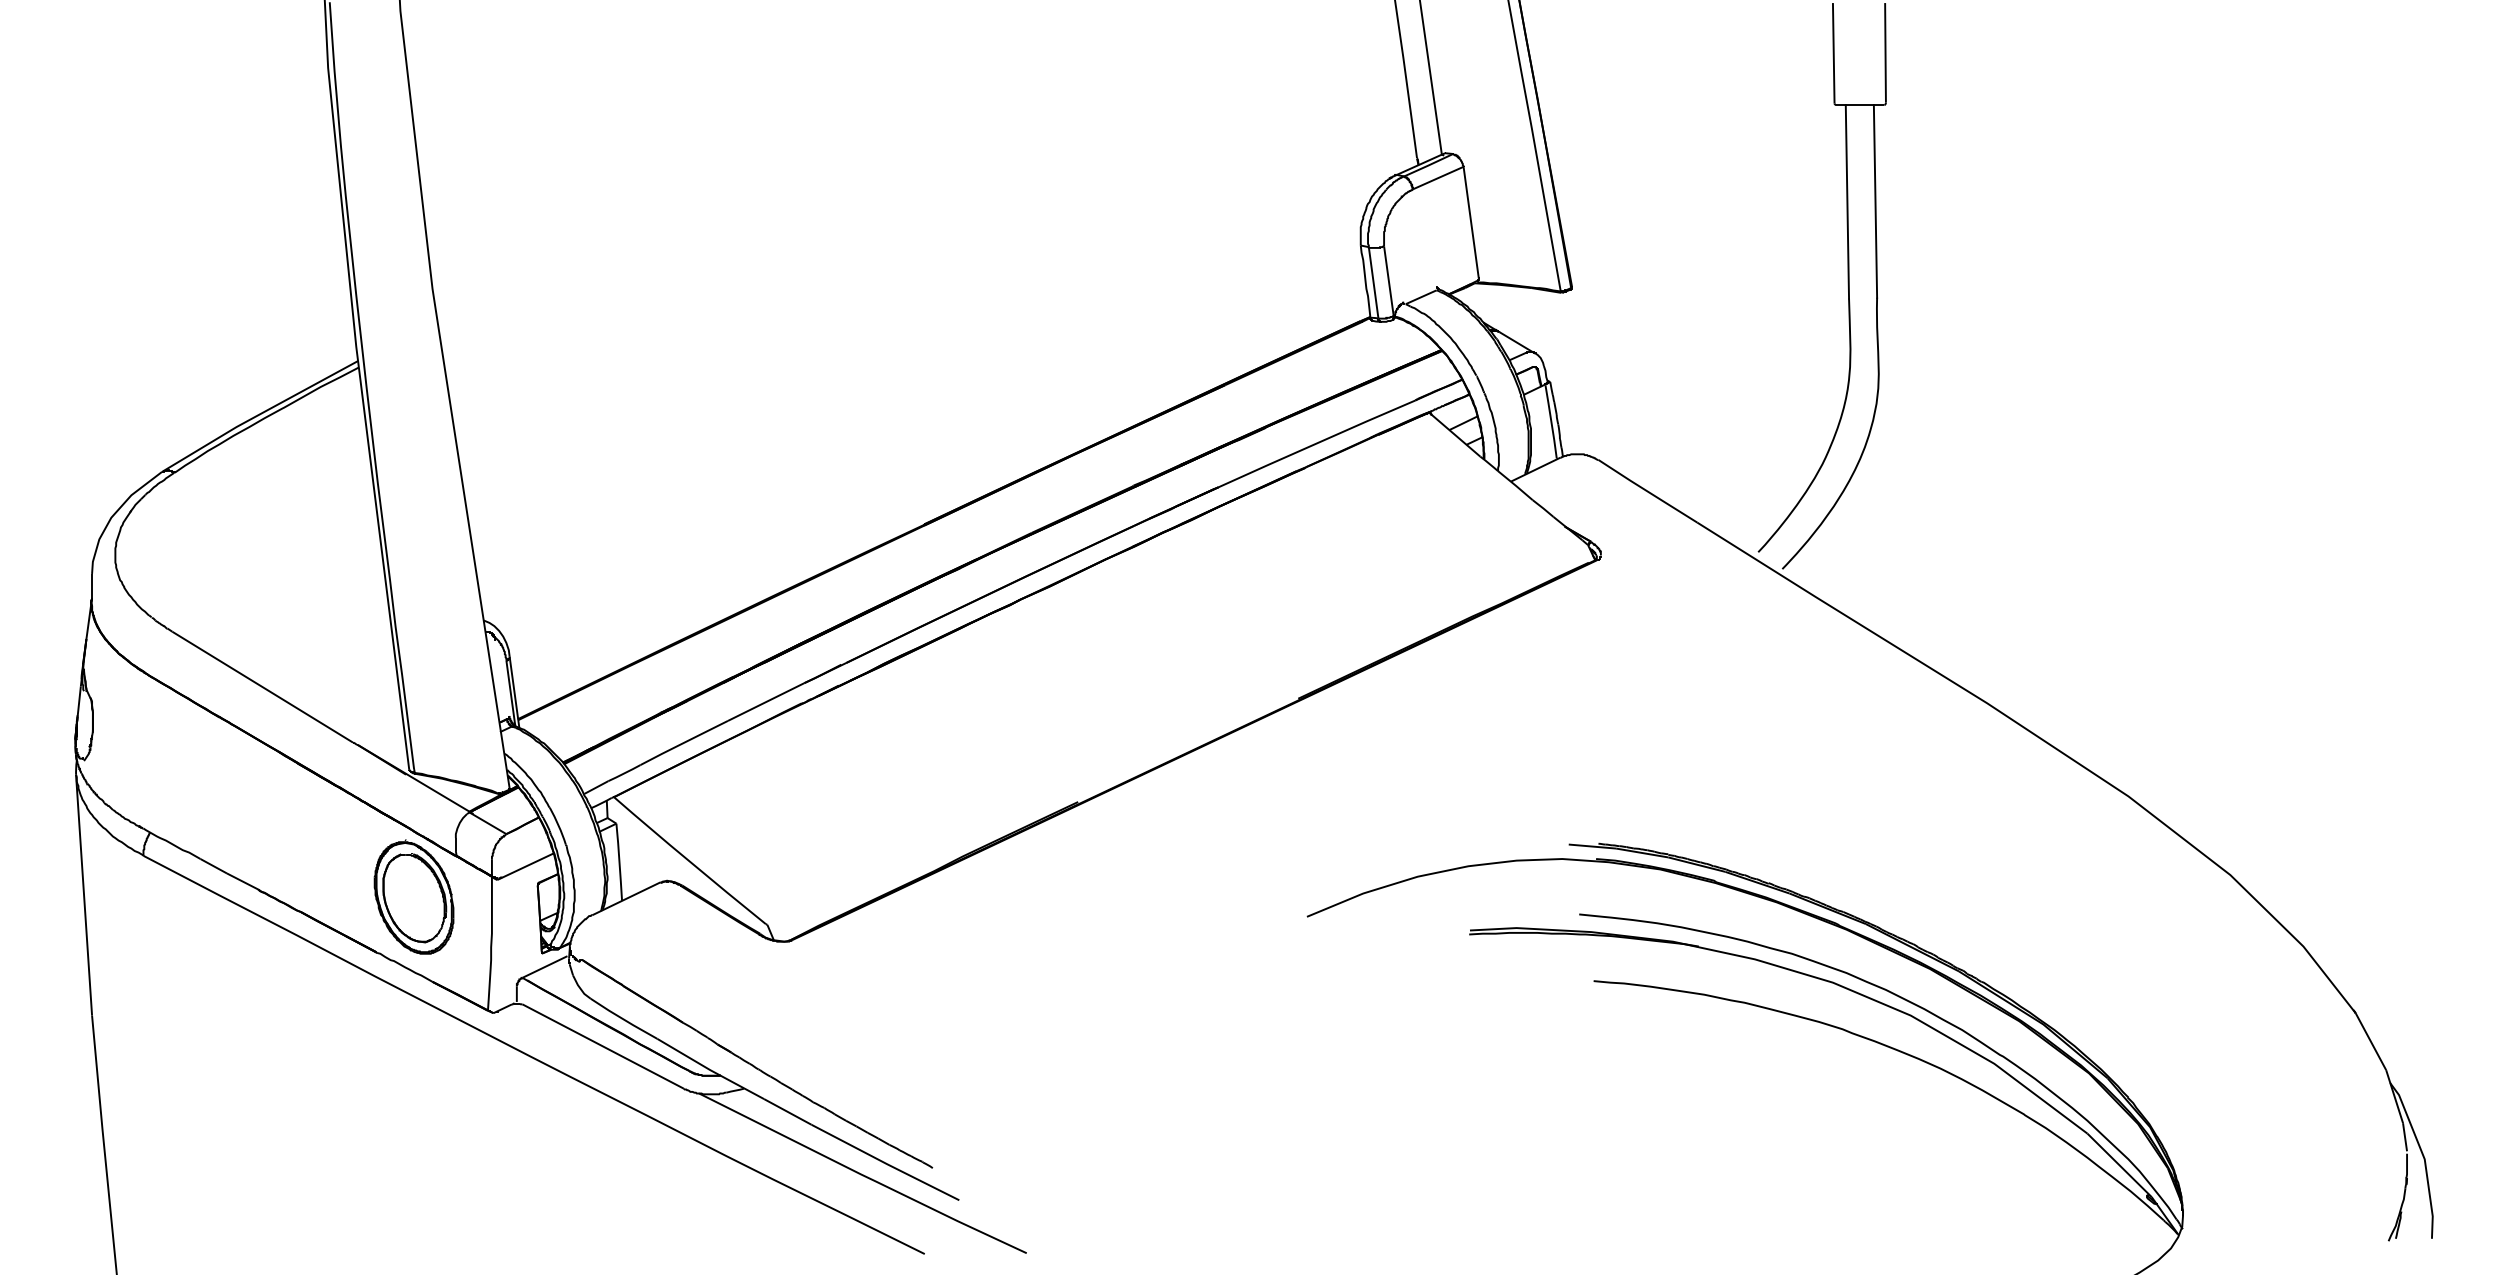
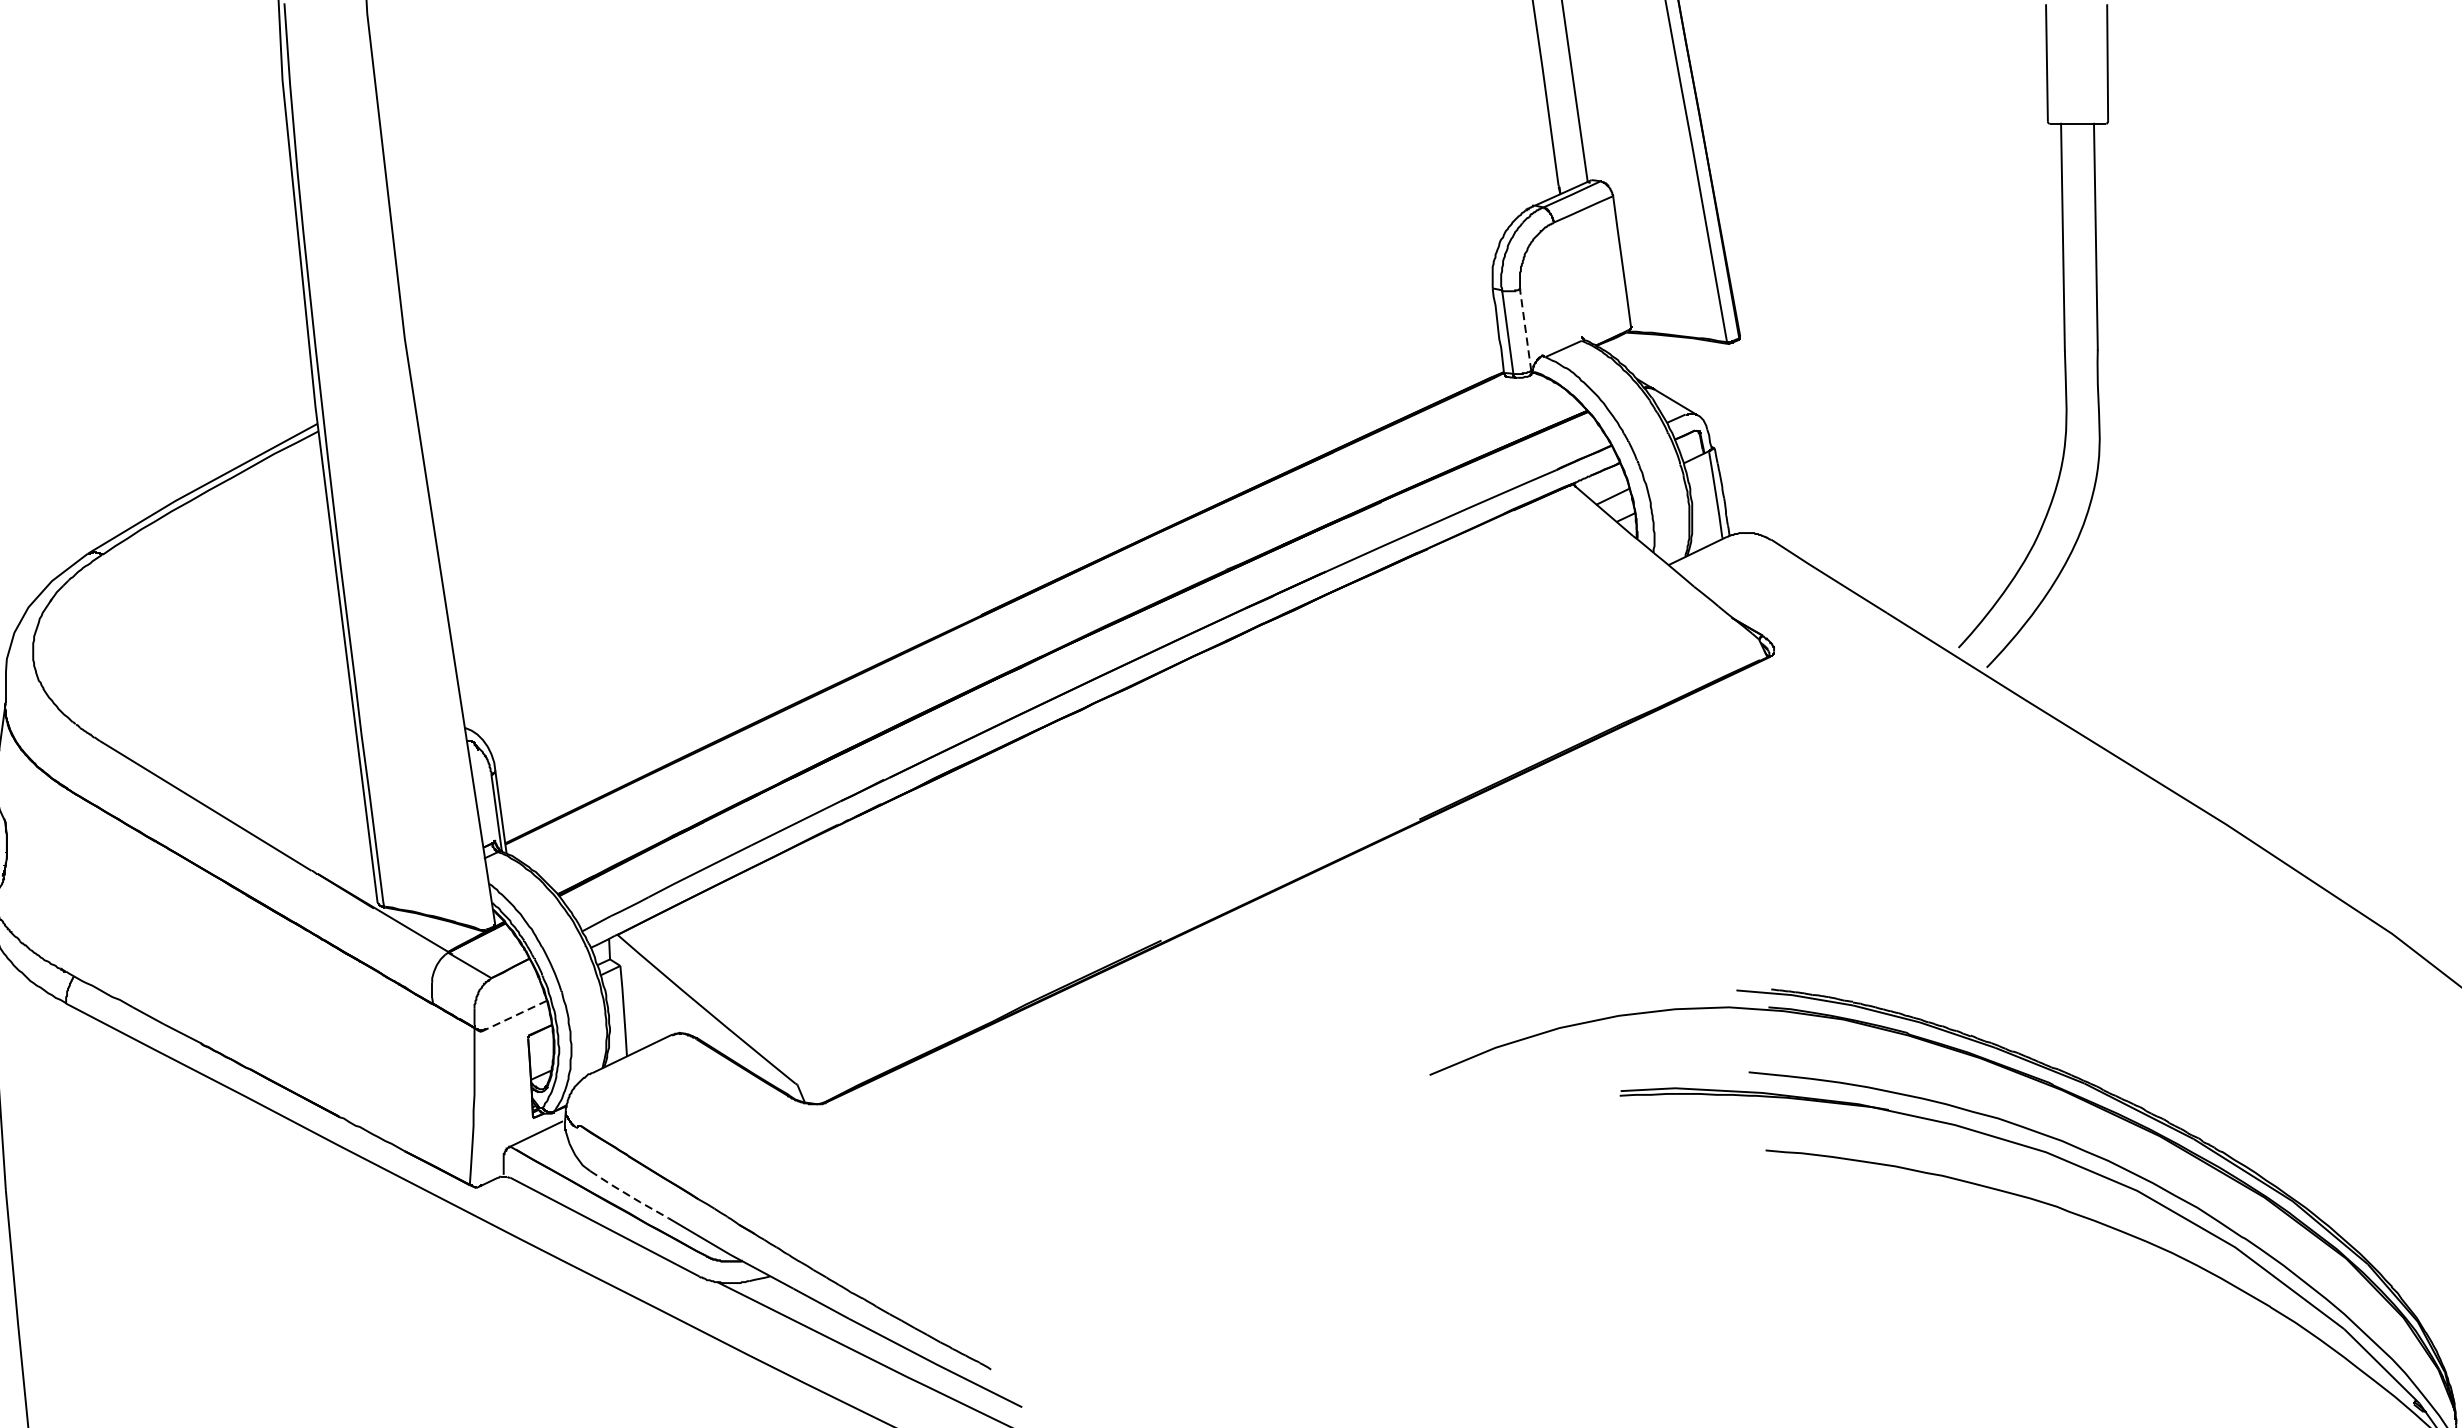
line: (1388, 280) -> (1525, 329), solid -> dashed
line: (526, 866) -> (515, 1016), solid -> dashed
part: (413, 896) -> (382, 1051), removed
line: (623, 1019) -> (628, 1195), solid -> dashed

